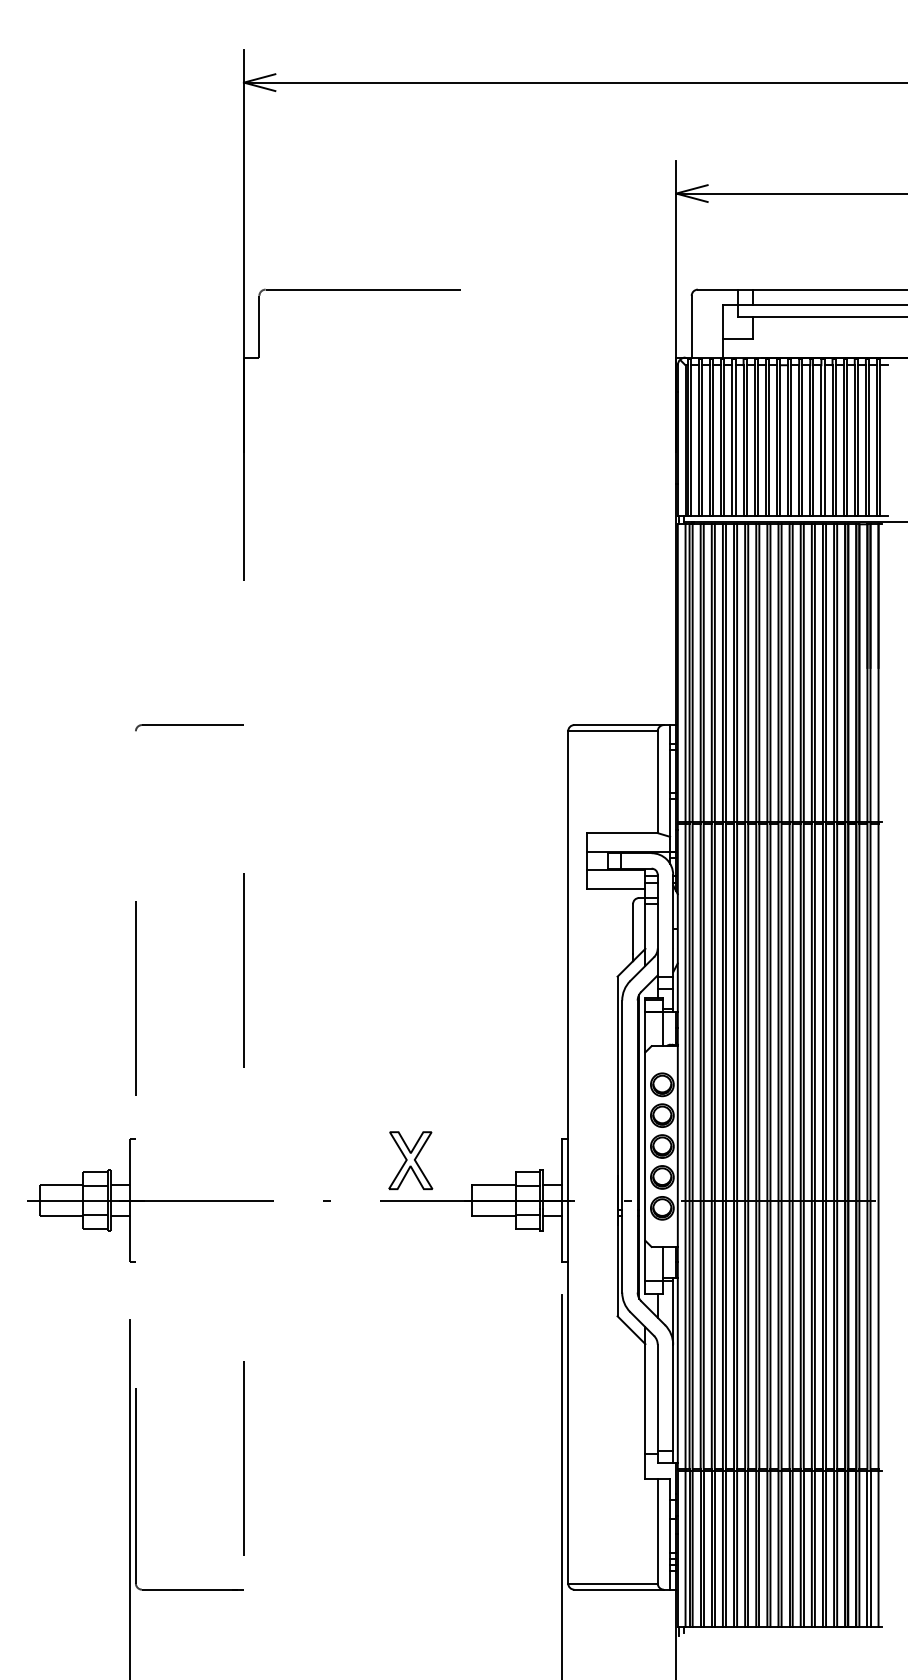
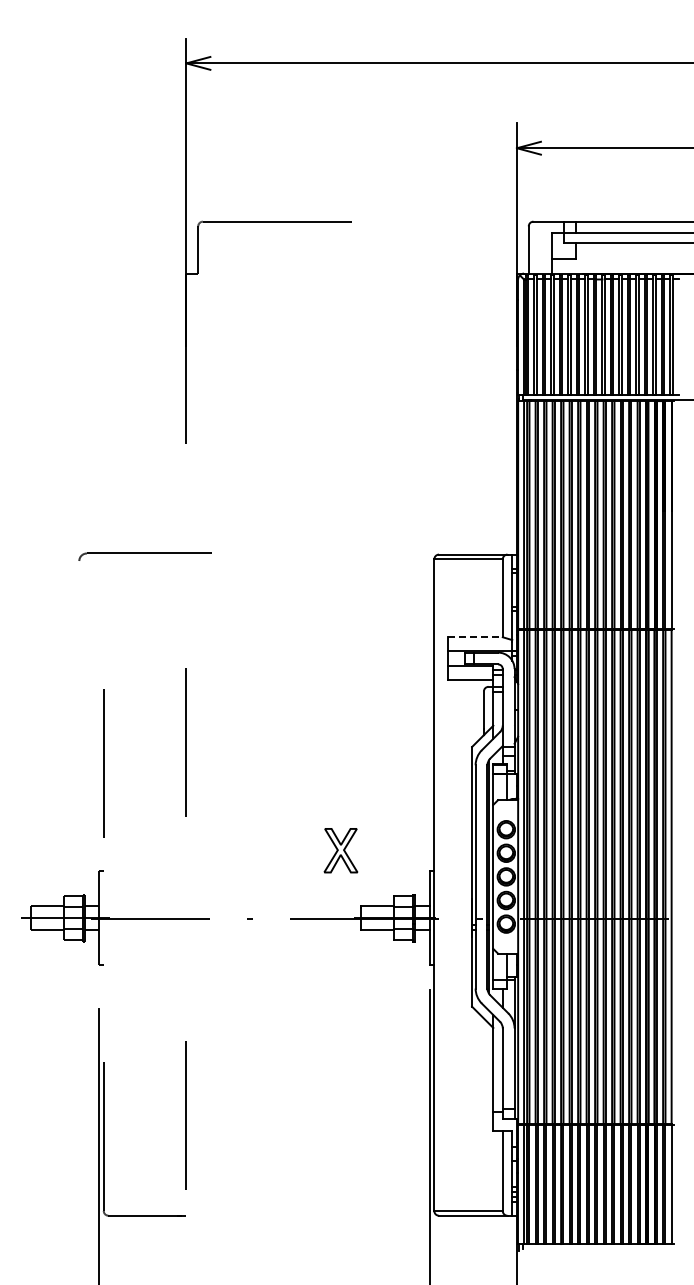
part: (189, 727) -> (144, 556), size x1.6
line: (623, 833) -> (476, 637), solid -> dashed
part: (410, 1160) -> (340, 850), moved

